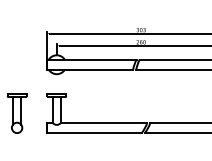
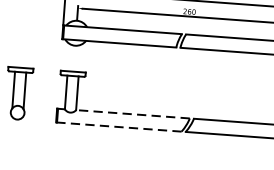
line: (103, 122) -> (132, 113), solid -> dashed
line: (94, 133) -> (119, 127), solid -> dashed

